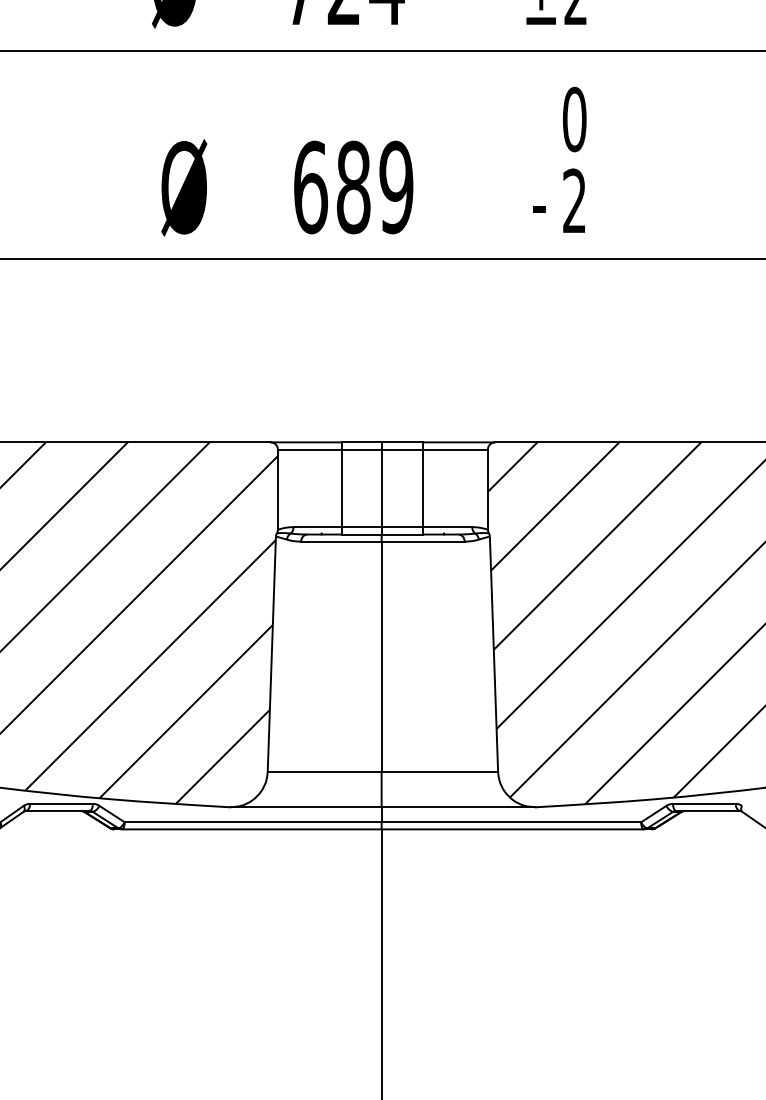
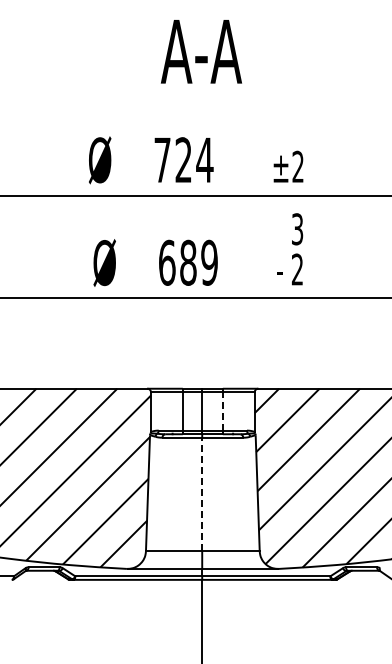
text: (574, 119) -> (297, 229), 0 -> 3
line: (422, 488) -> (222, 411), solid -> dashed
line: (382, 656) -> (202, 494), solid -> dashed

